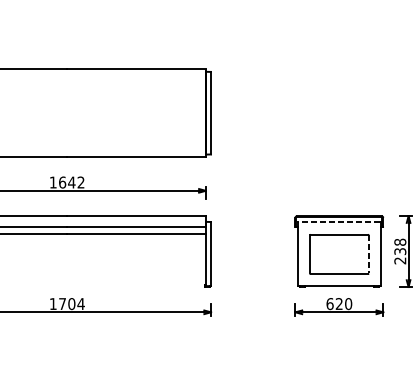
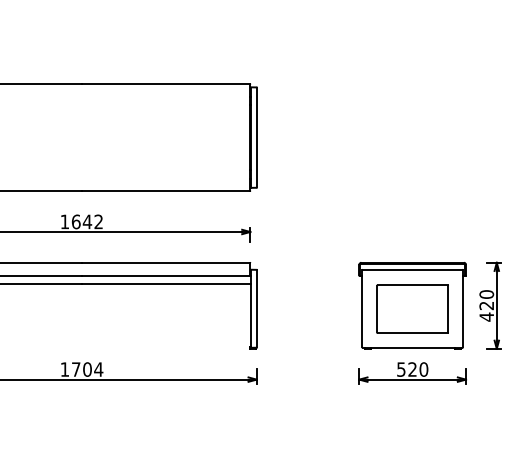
line: (339, 221) -> (412, 269), dashed -> solid
text: (400, 251) -> (486, 305), 238 -> 420
line: (368, 254) -> (448, 309), dashed -> solid
text: (330, 303) -> (401, 369), 620 -> 520

